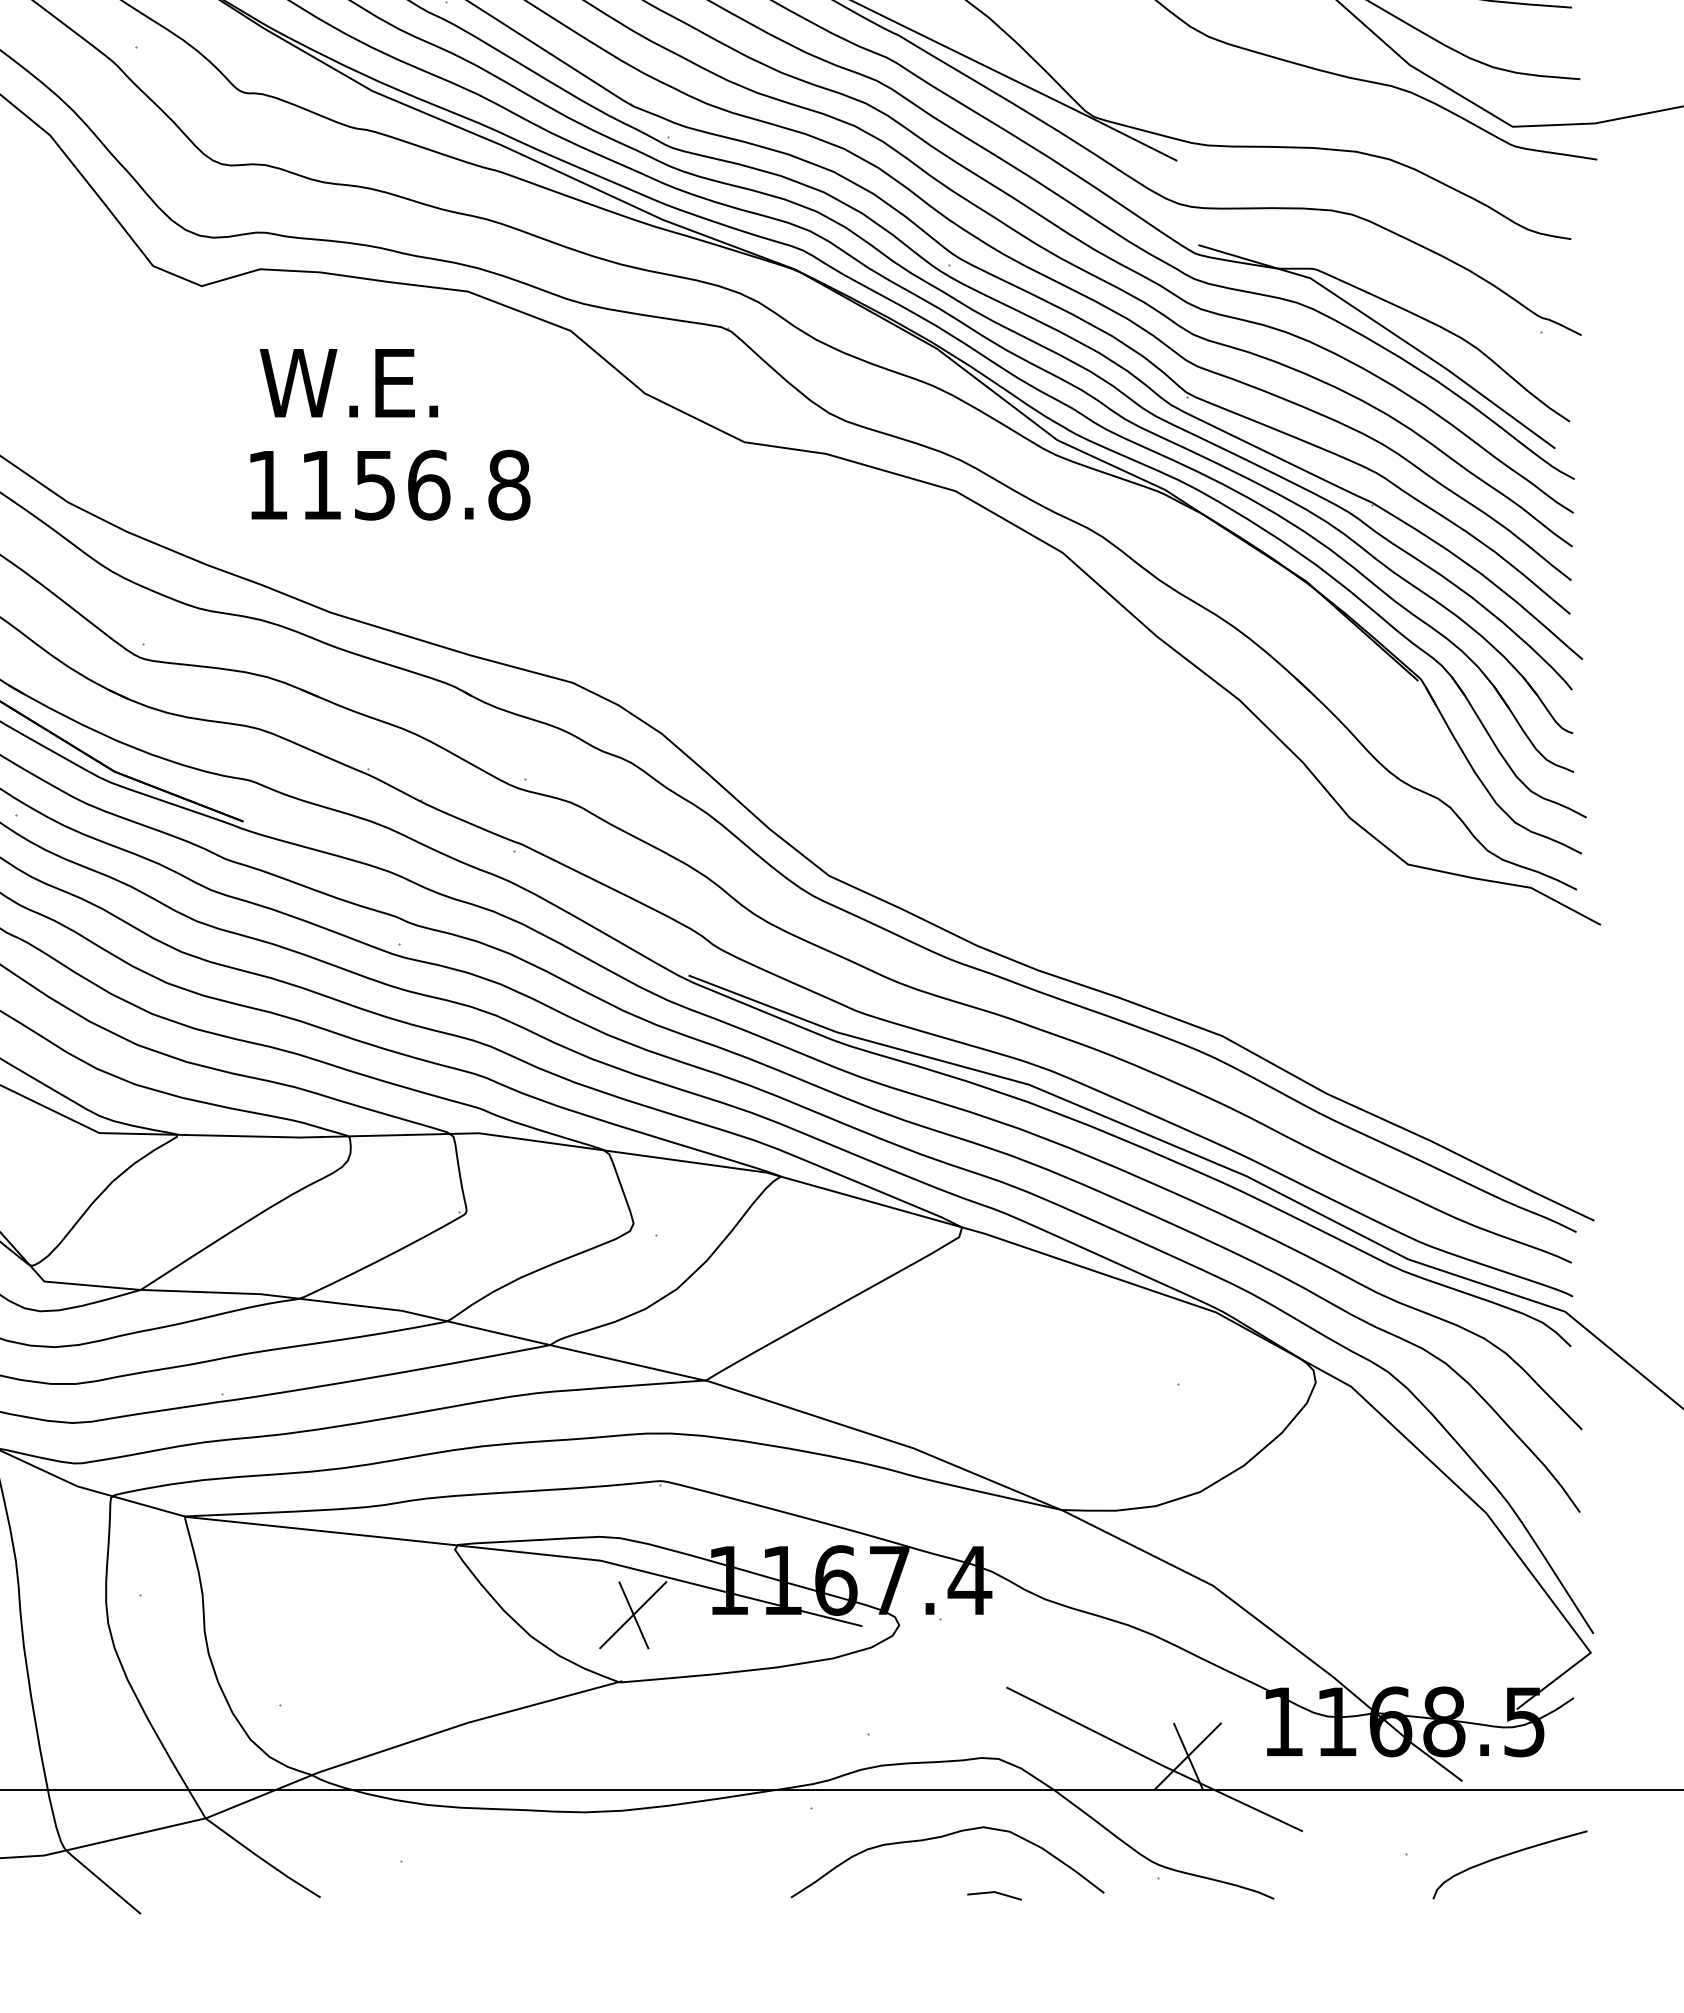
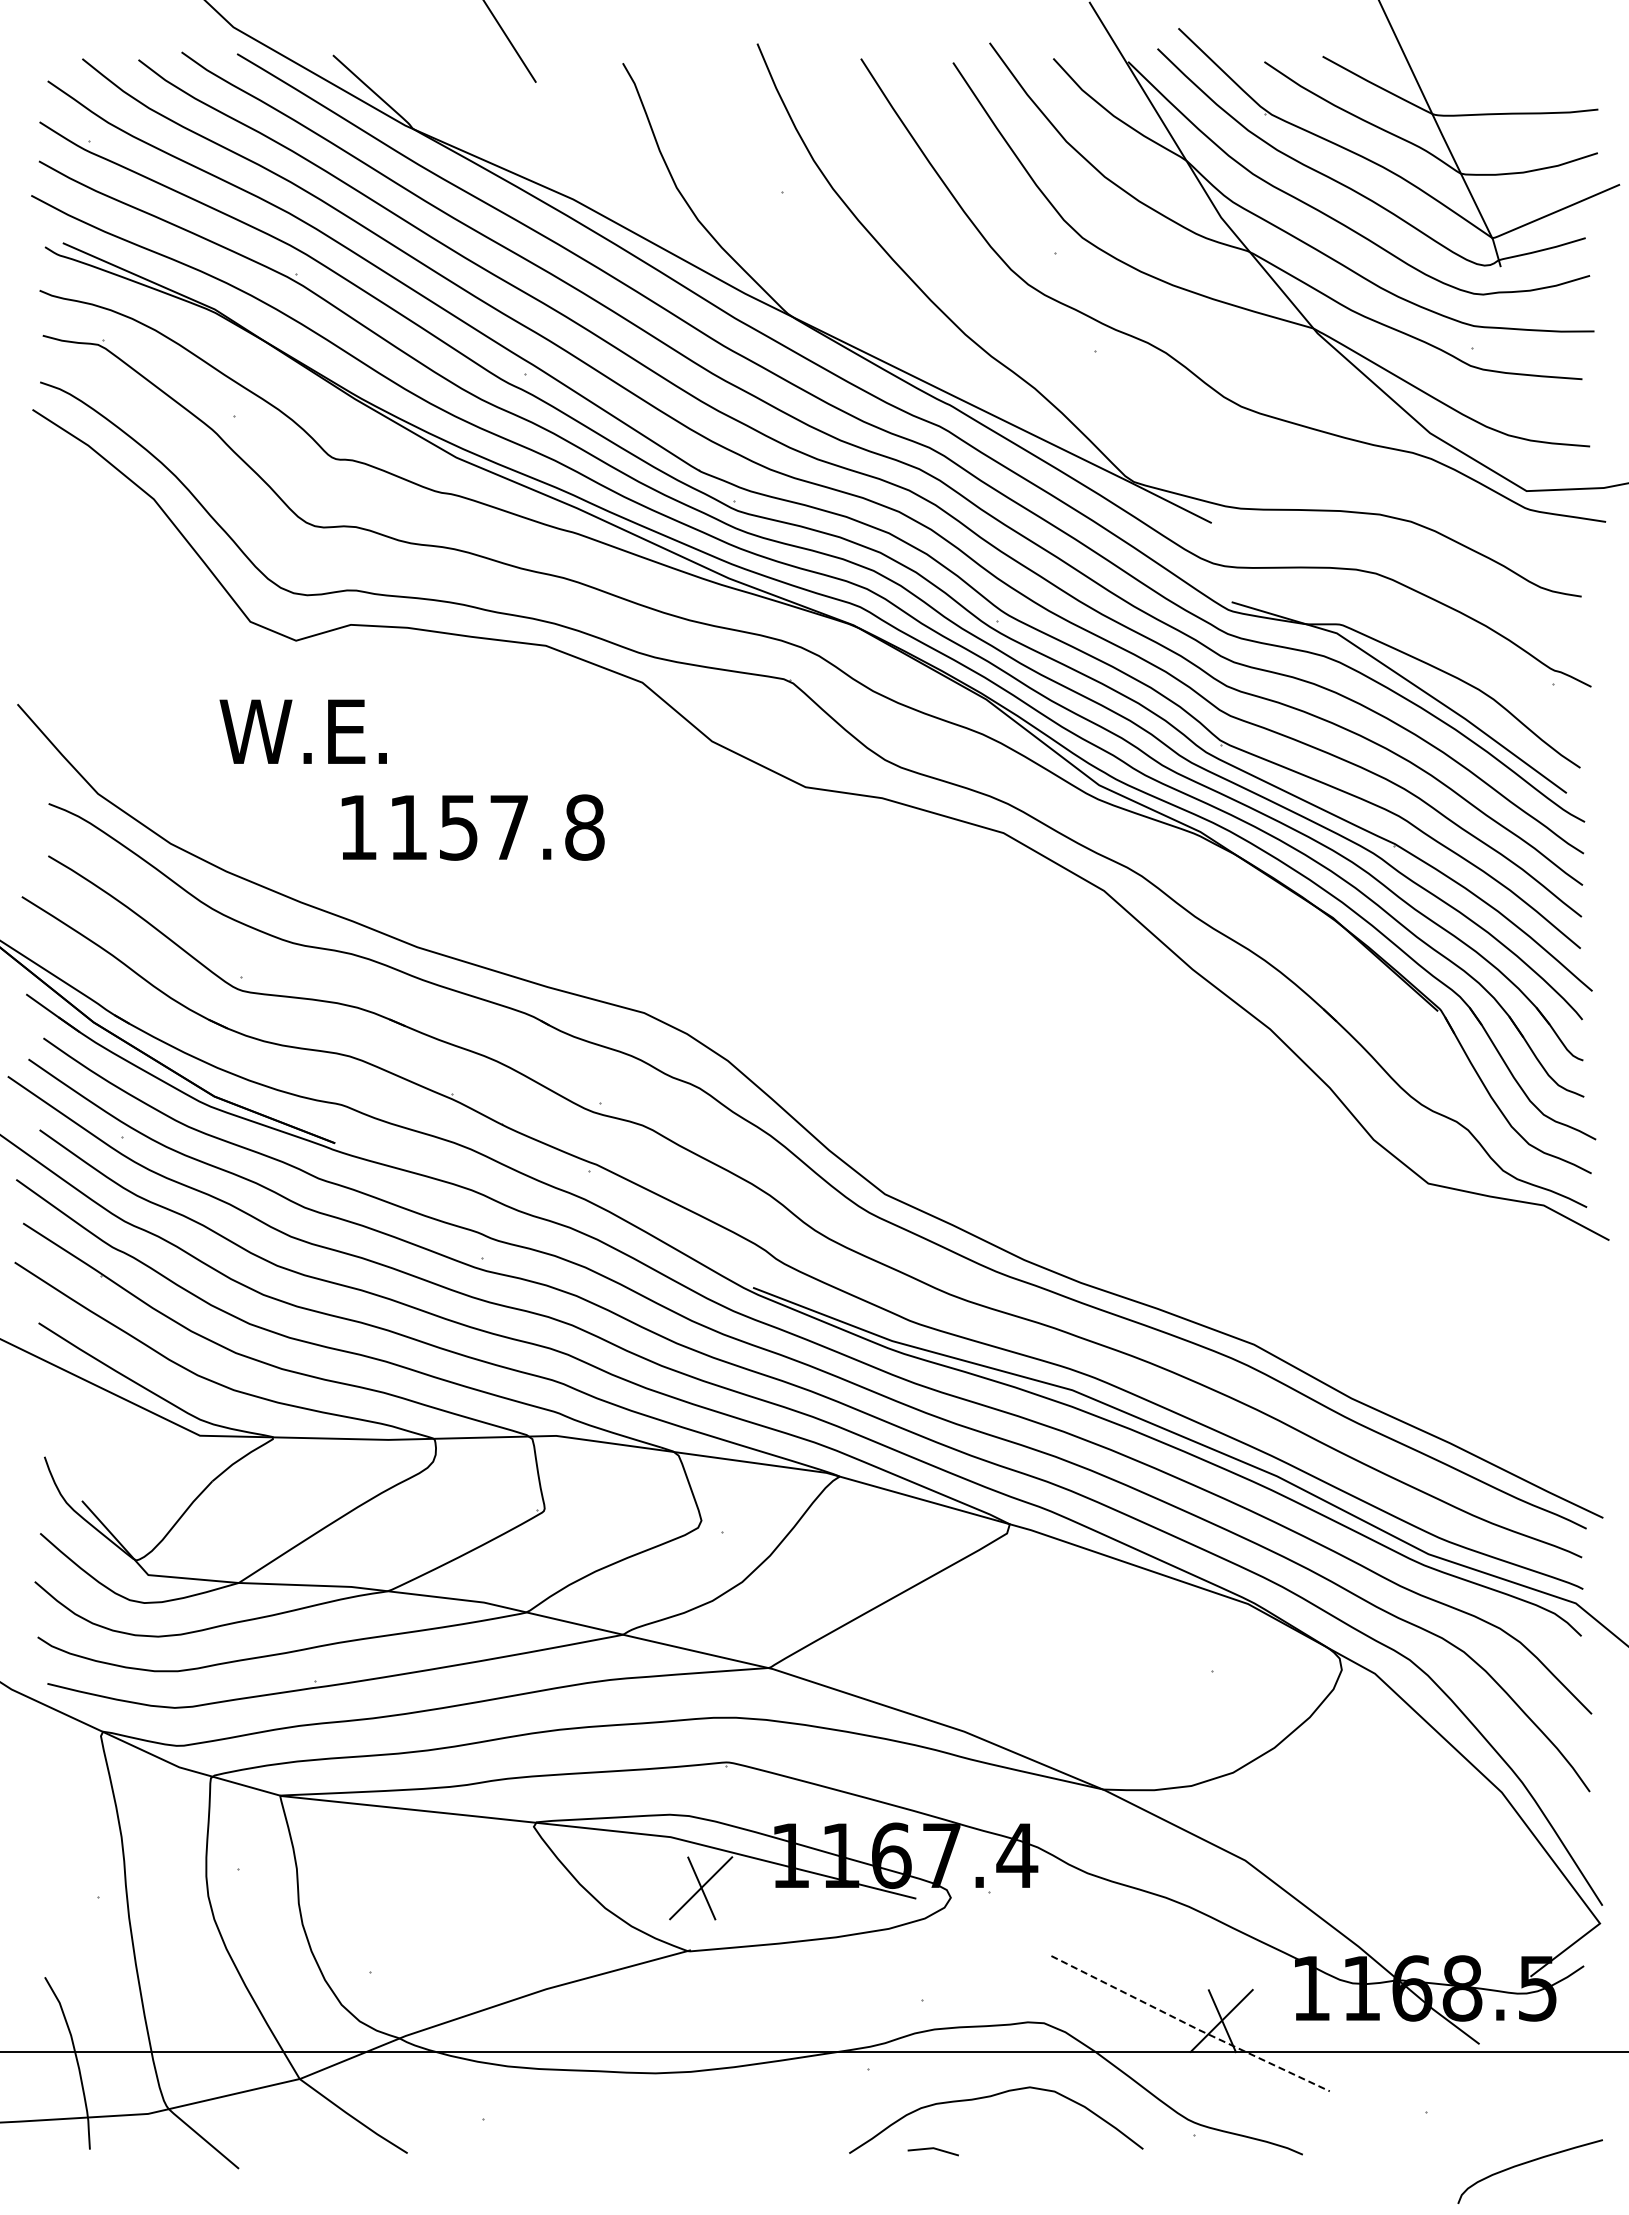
text: (348, 382) -> (302, 731), moved
text: (429, 485) -> (509, 827), 1156.8 -> 1157.8
line: (1154, 1761) -> (1190, 2025), solid -> dashed
curve: (1507, 1856) -> (1527, 2163), moved
line: (993, 1893) -> (932, 2149), moved

